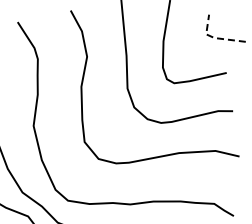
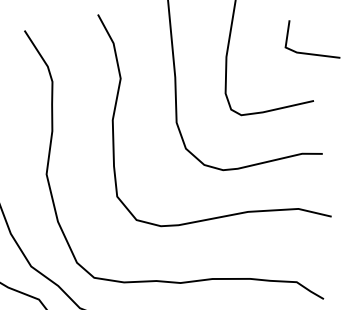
line: (214, 38) -> (297, 53), dashed -> solid

